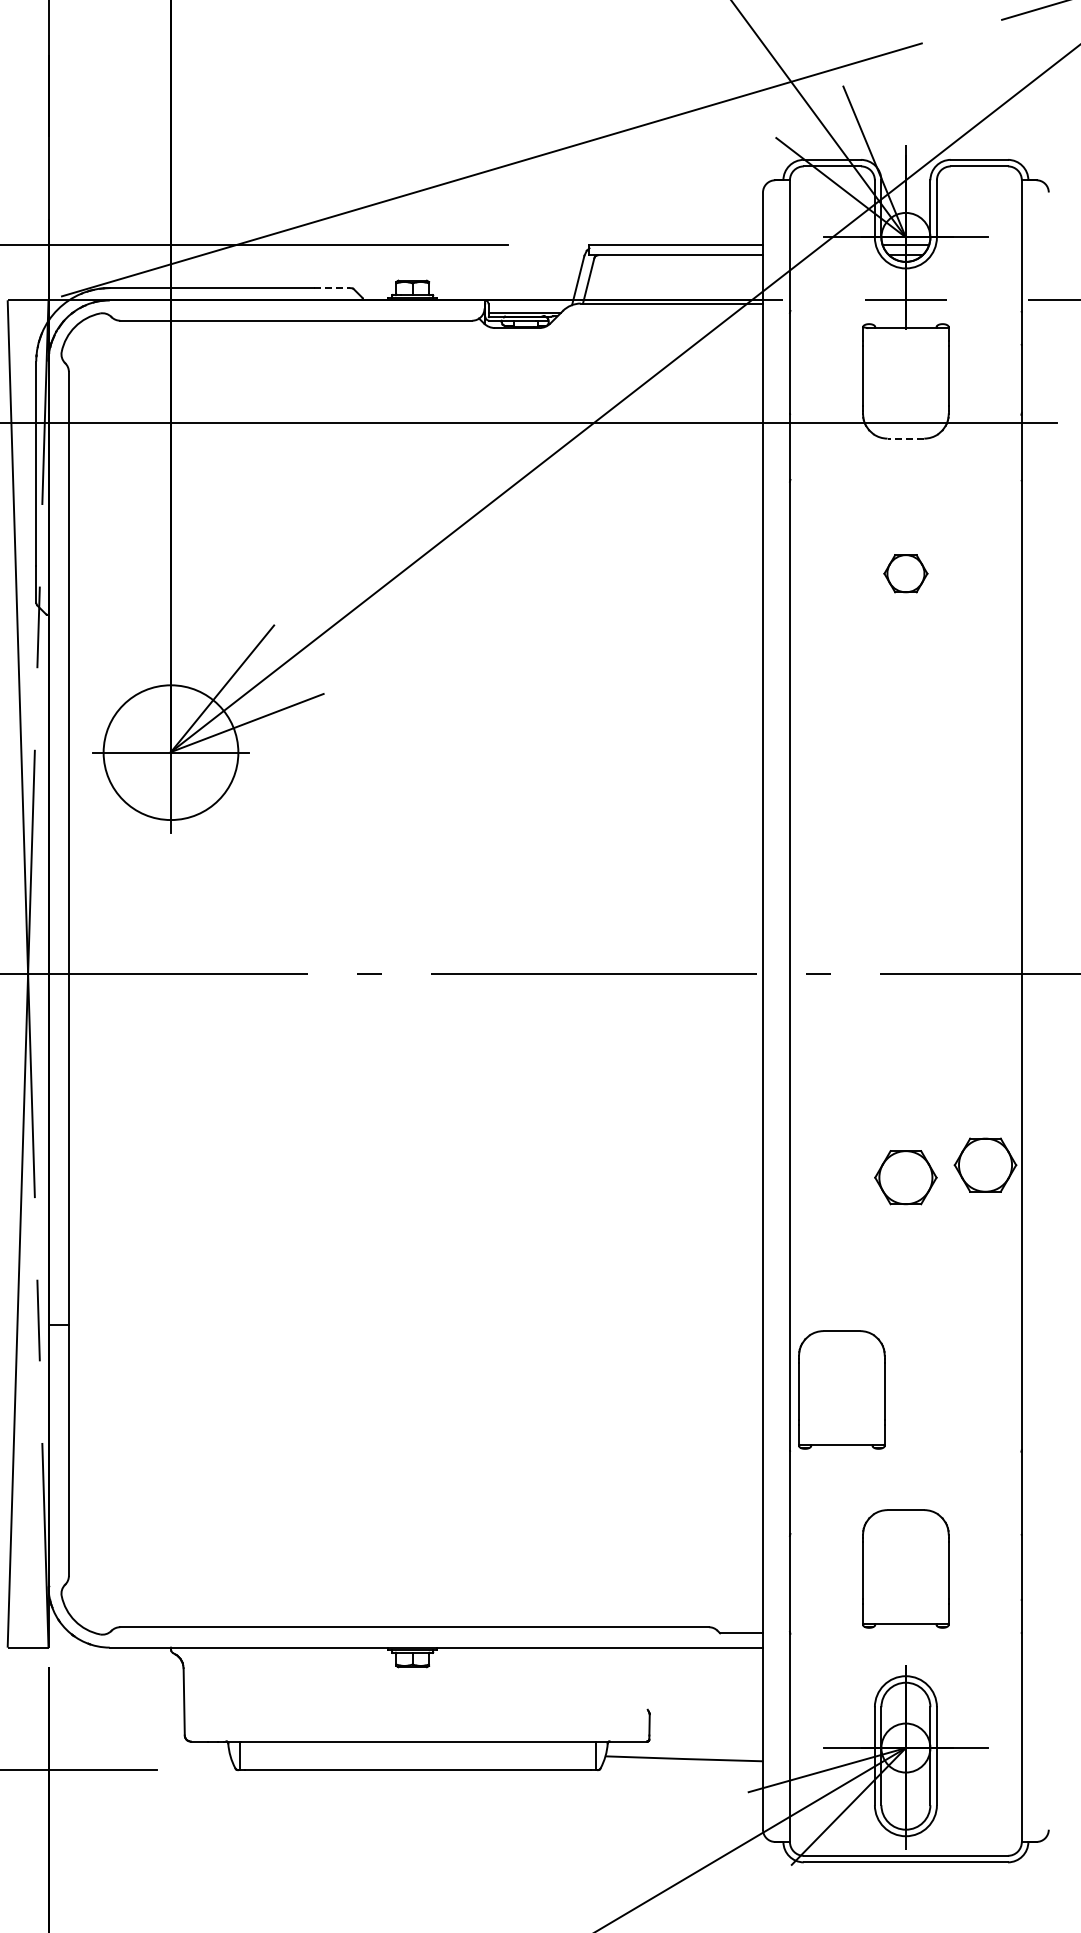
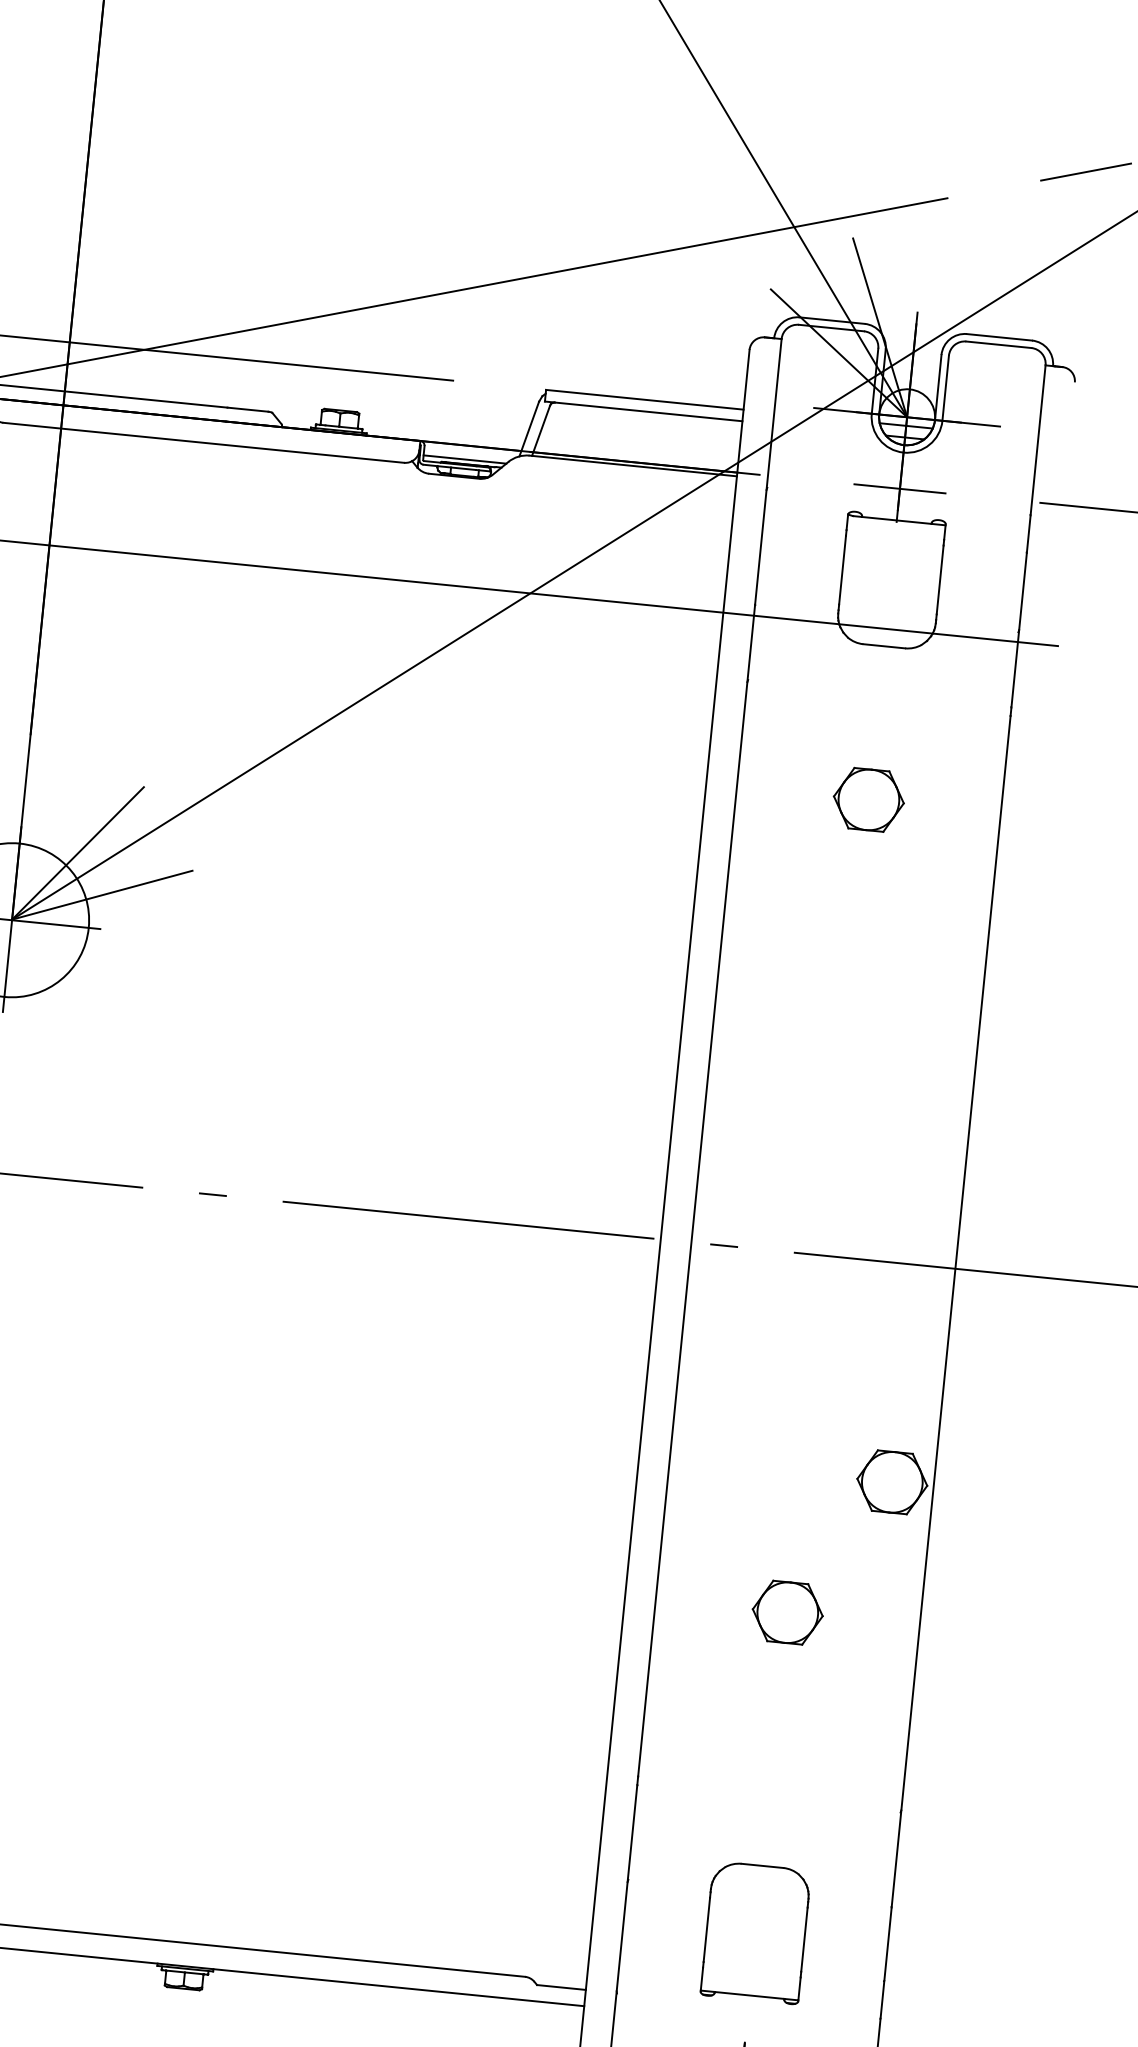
line: (332, 288) -> (248, 410), dashed -> solid
line: (905, 438) -> (883, 646), dashed -> solid
part: (905, 573) -> (868, 799), size x1.43
part: (905, 1177) -> (787, 1612), moved
part: (841, 1389) -> (702, 1721), removed

